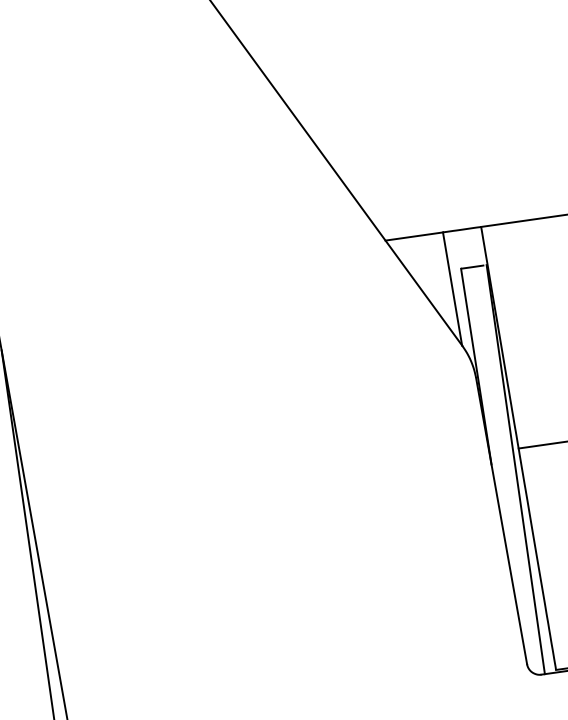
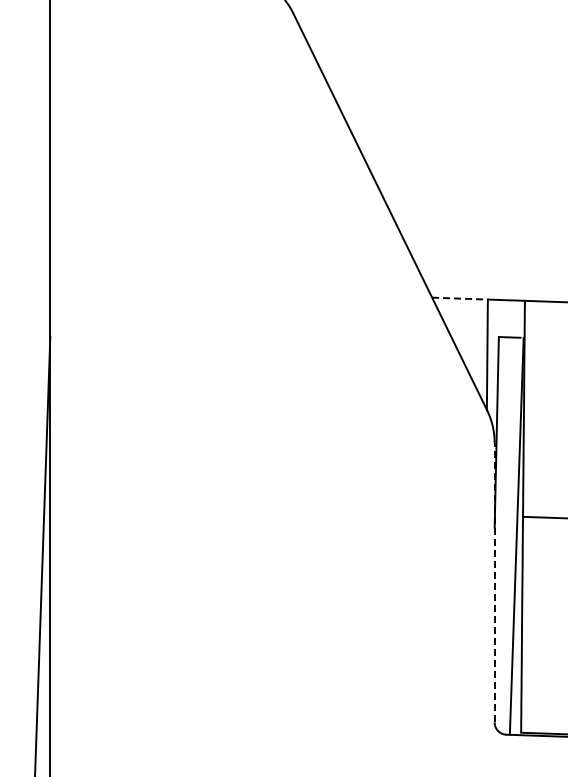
line: (413, 236) -> (459, 298), solid -> dashed
line: (501, 520) -> (494, 582), solid -> dashed

